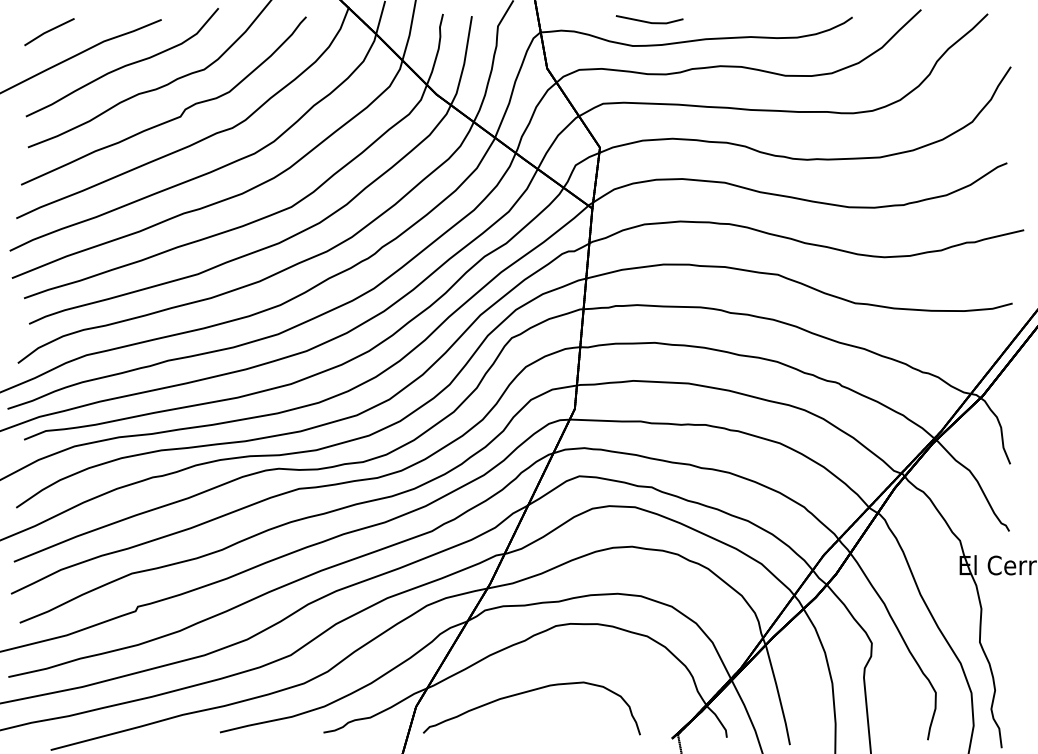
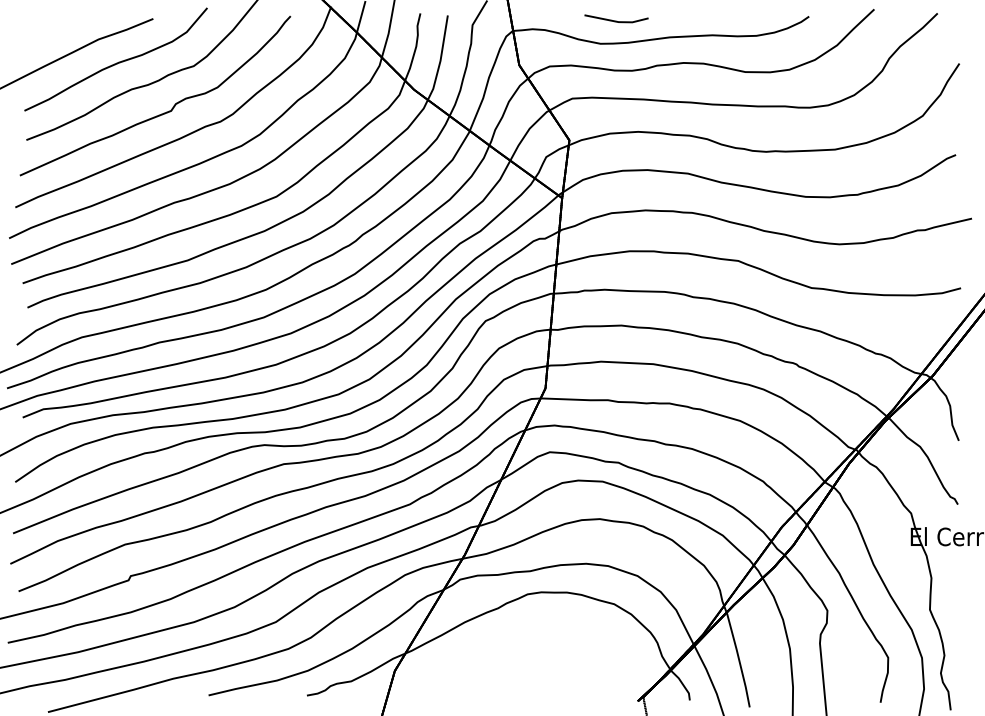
line: (49, 31) -> (46, 30), removed
curve: (529, 692) -> (502, 657), removed

